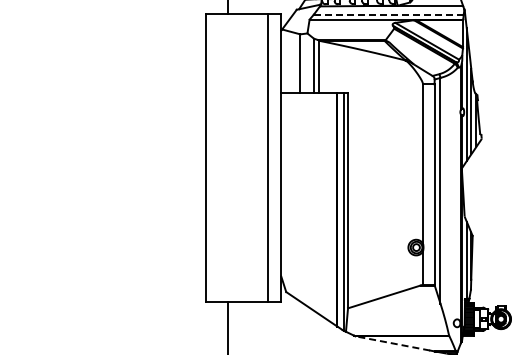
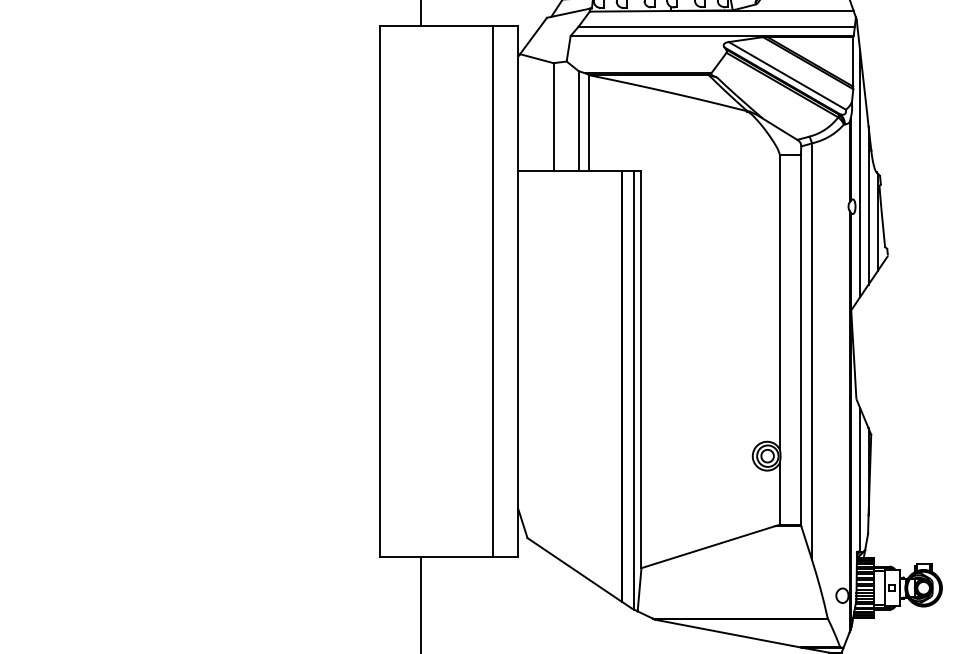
line: (388, 14) -> (716, 26), dashed -> solid
line: (392, 343) -> (723, 632), dashed -> solid

